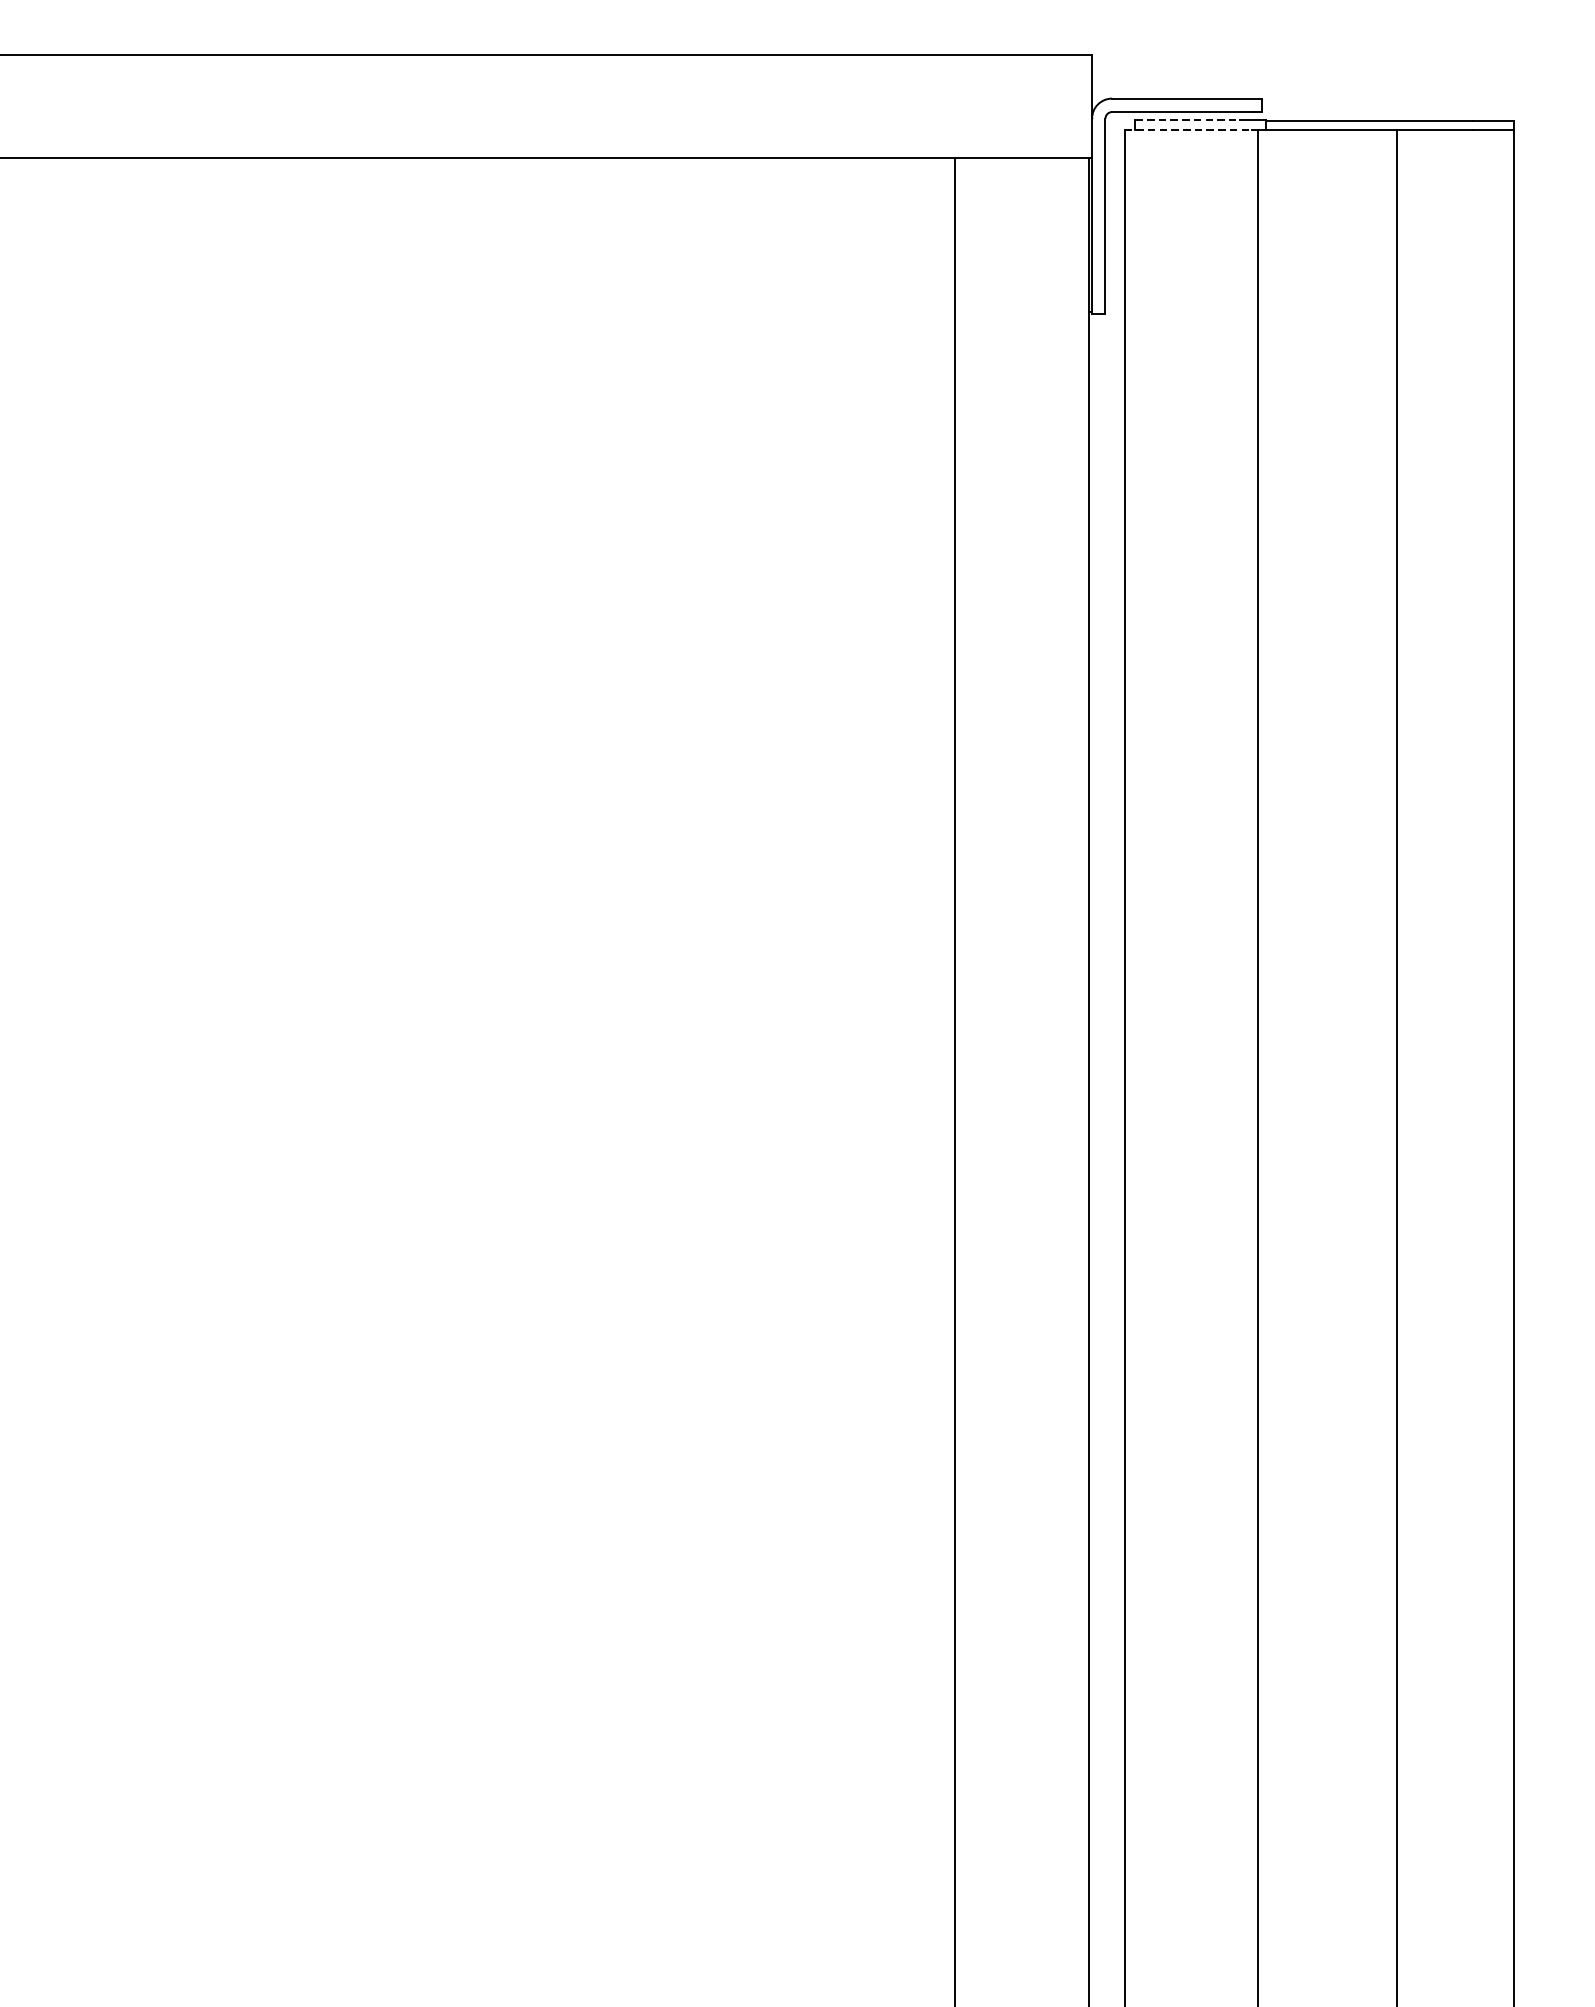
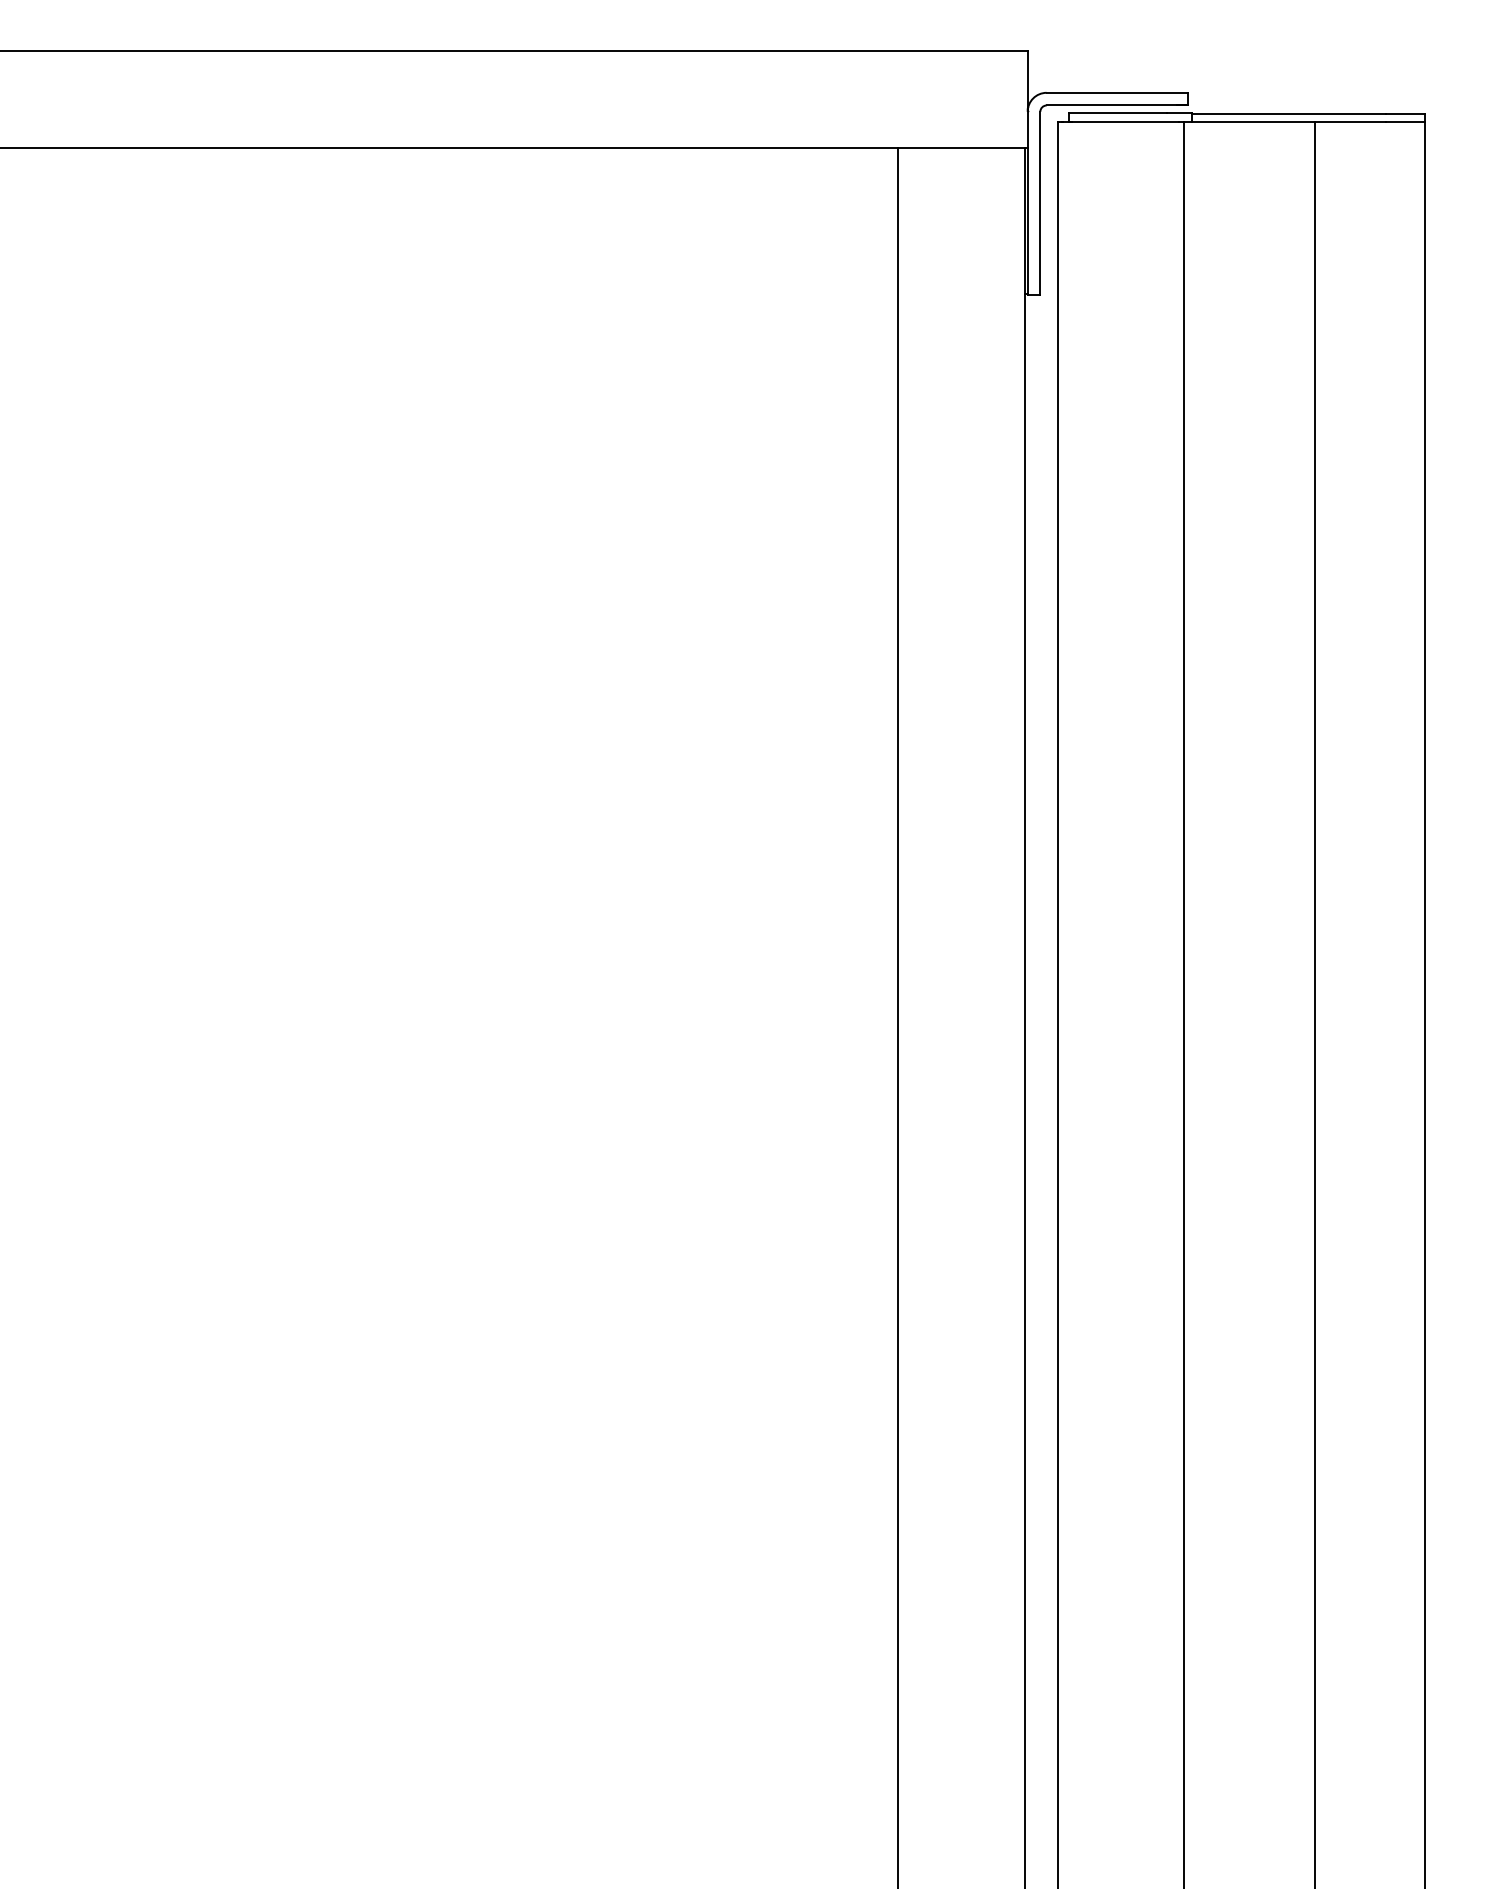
line: (1188, 120) -> (1118, 113), dashed -> solid
line: (1188, 130) -> (1118, 122), dashed -> solid

